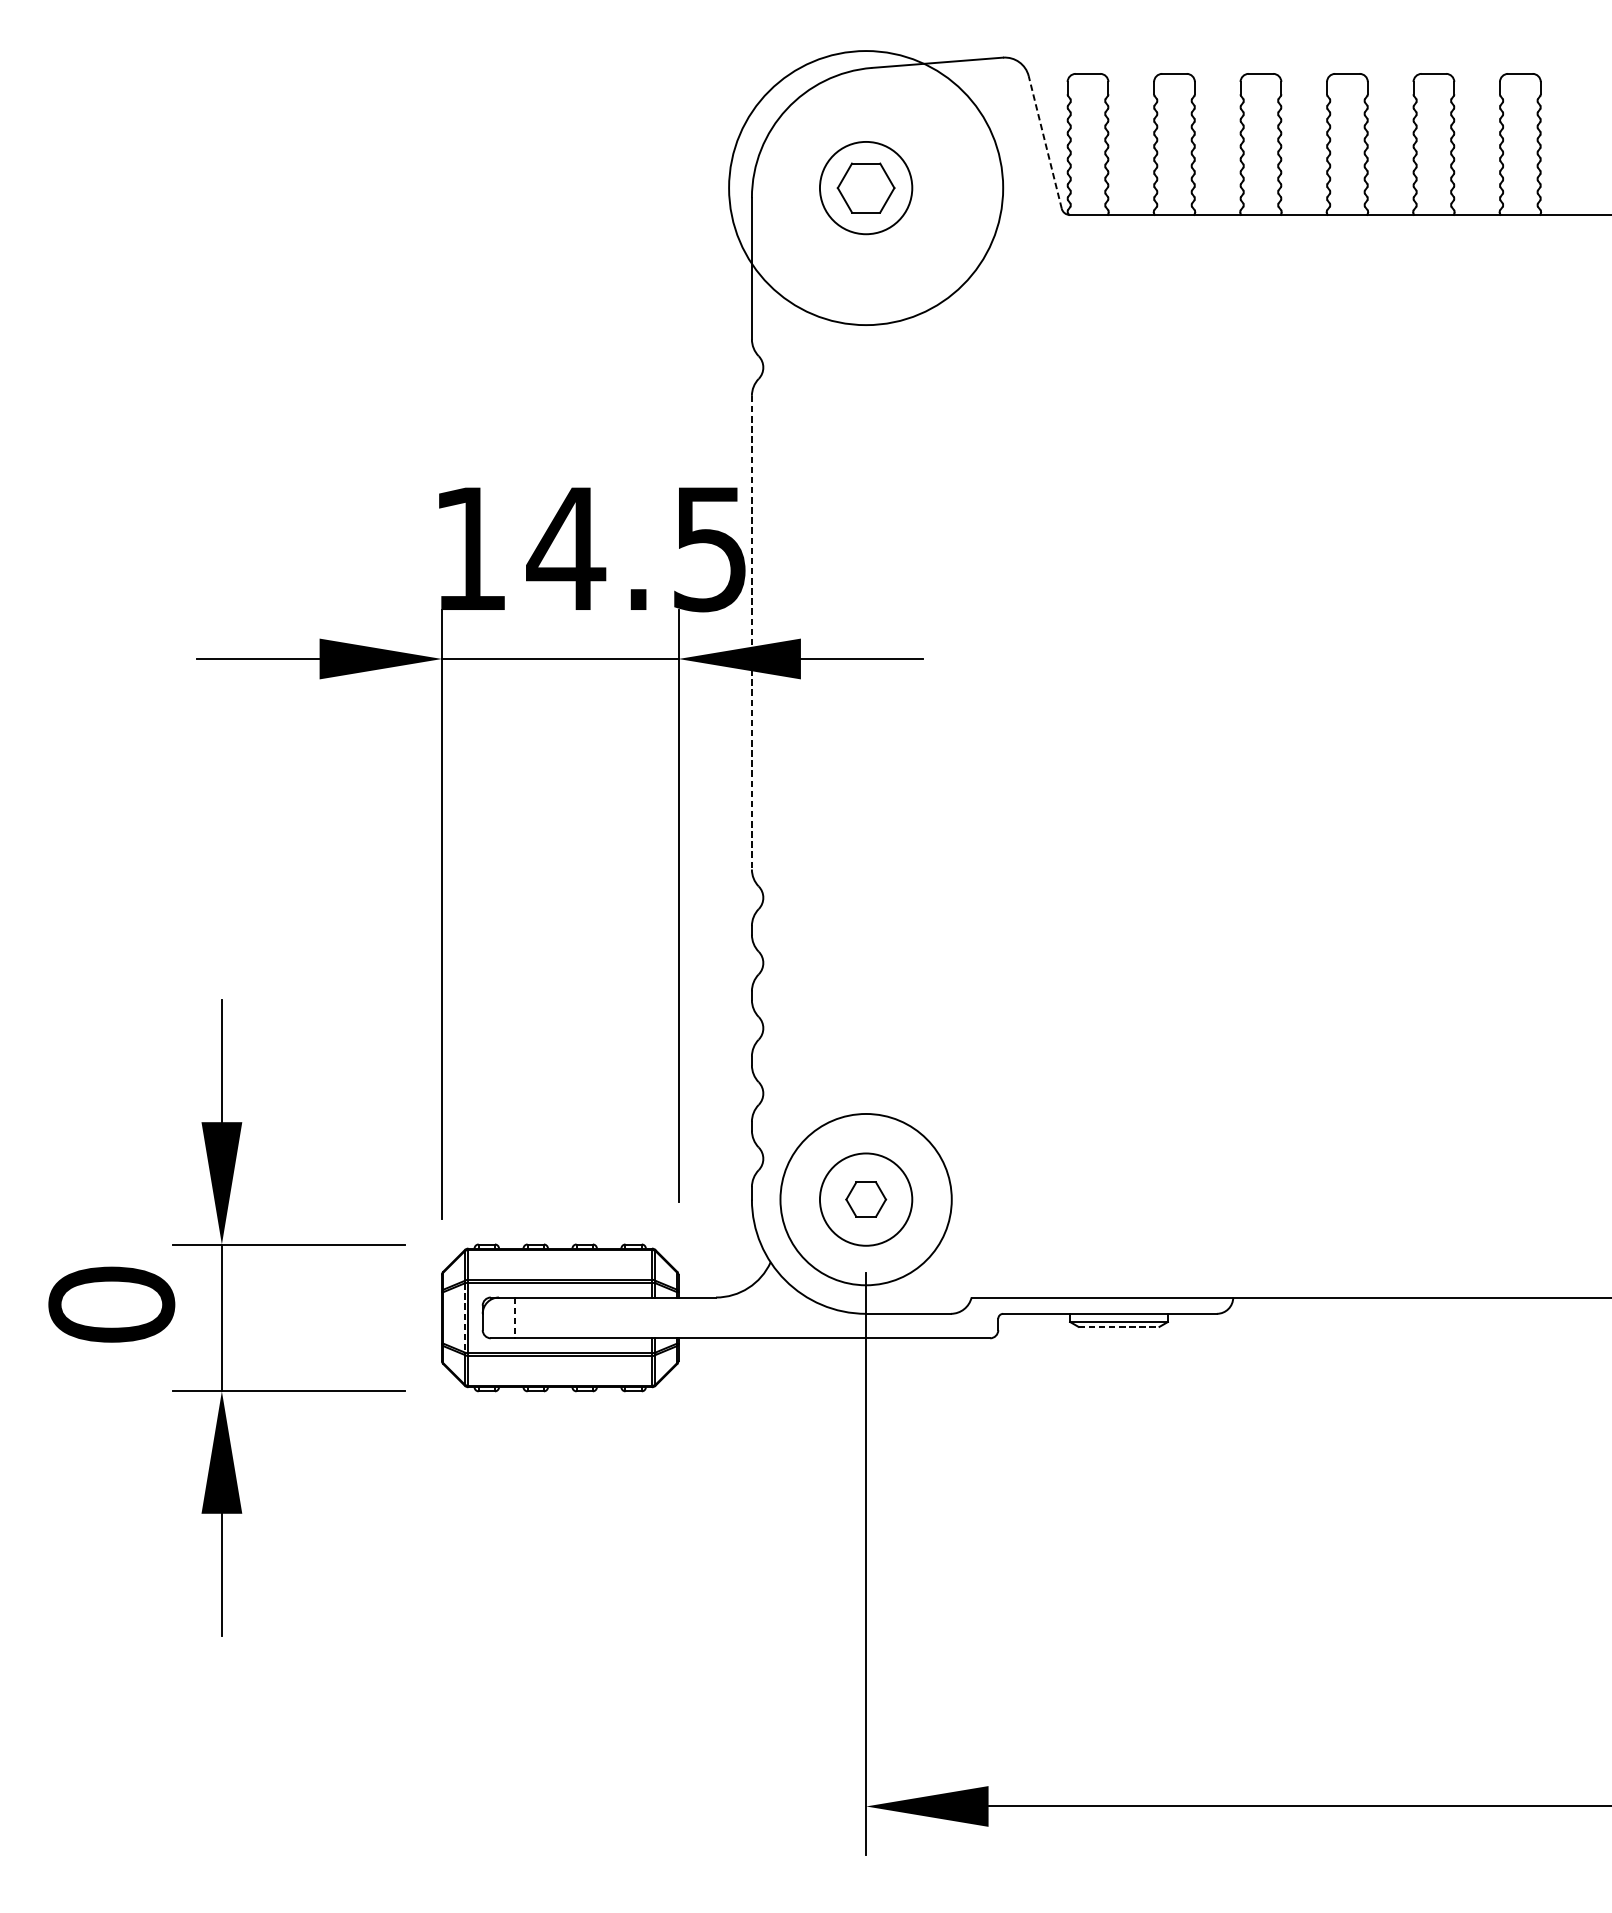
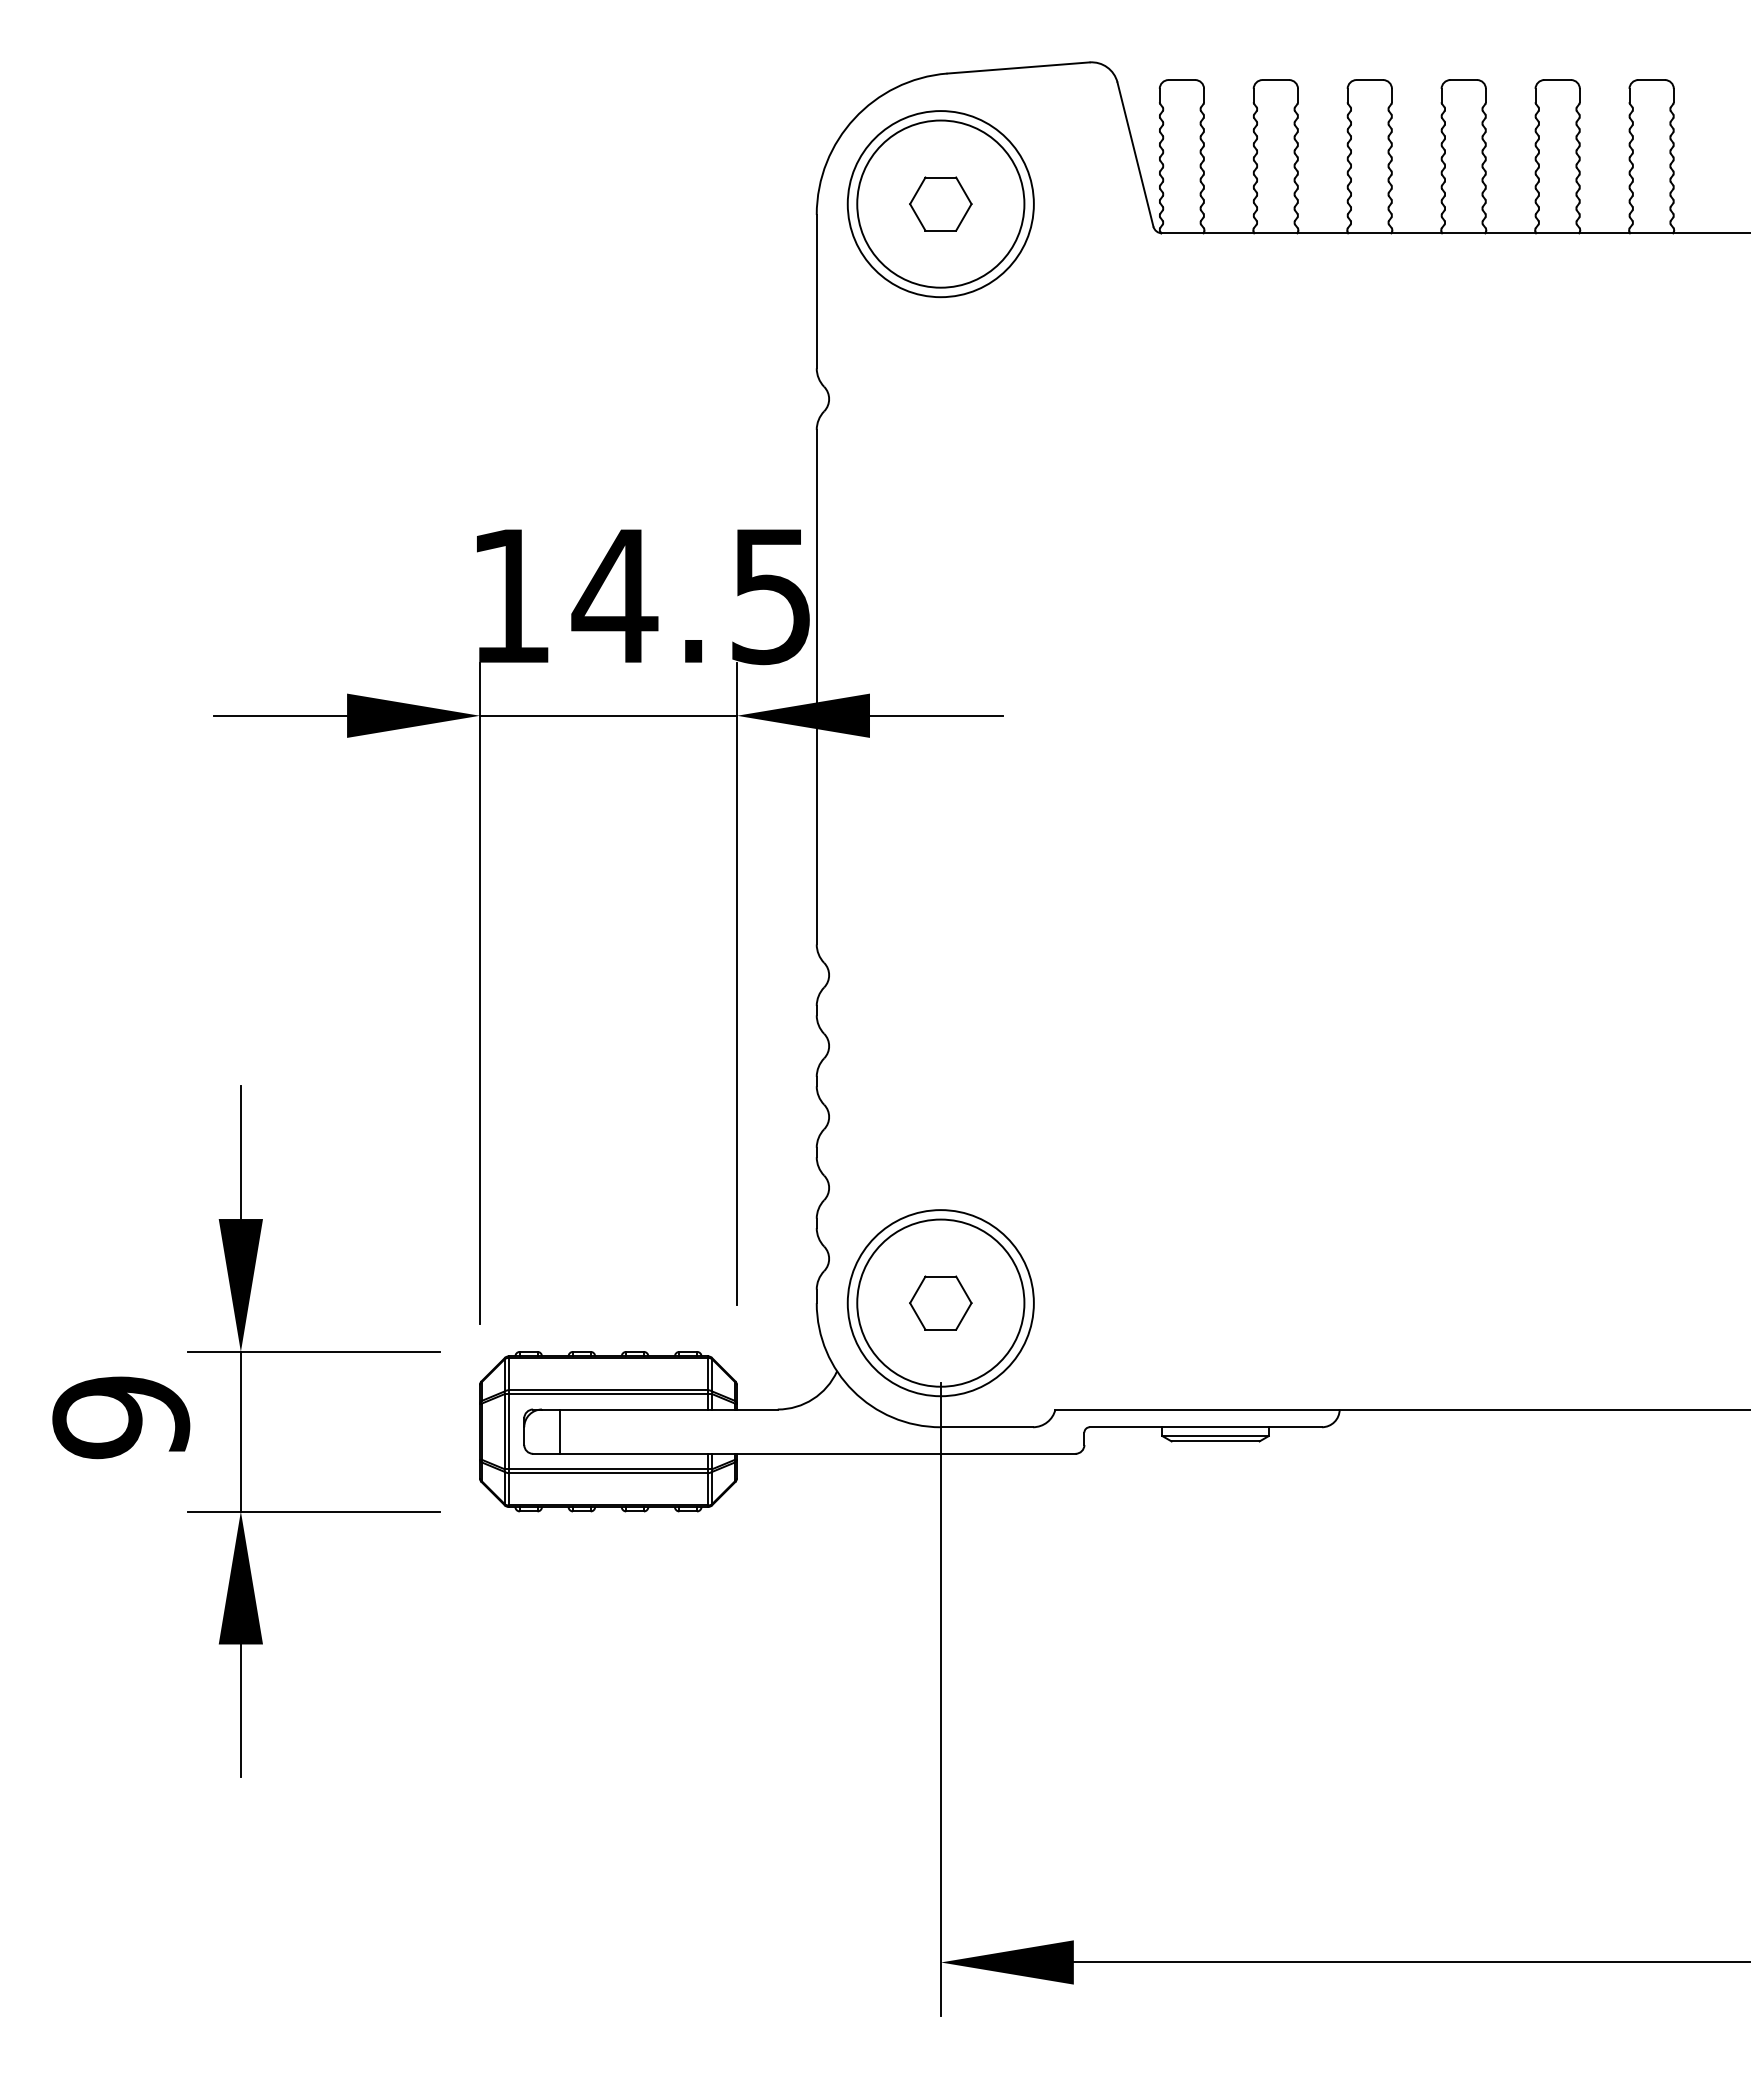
line: (1045, 142) -> (1135, 154), dashed -> solid
circle: (865, 187) -> (940, 203), size x1.67
circle: (865, 188) -> (940, 204), size x0.62
line: (751, 632) -> (816, 687), dashed -> solid
circle: (865, 1199) -> (940, 1302), size x1.67
part: (865, 1199) -> (940, 1302), size x1.43
text: (112, 1304) -> (121, 1417), 0 -> 9
line: (464, 1317) -> (504, 1431), dashed -> solid
line: (515, 1318) -> (559, 1432), dashed -> solid
line: (1118, 1326) -> (1215, 1441), dashed -> solid

